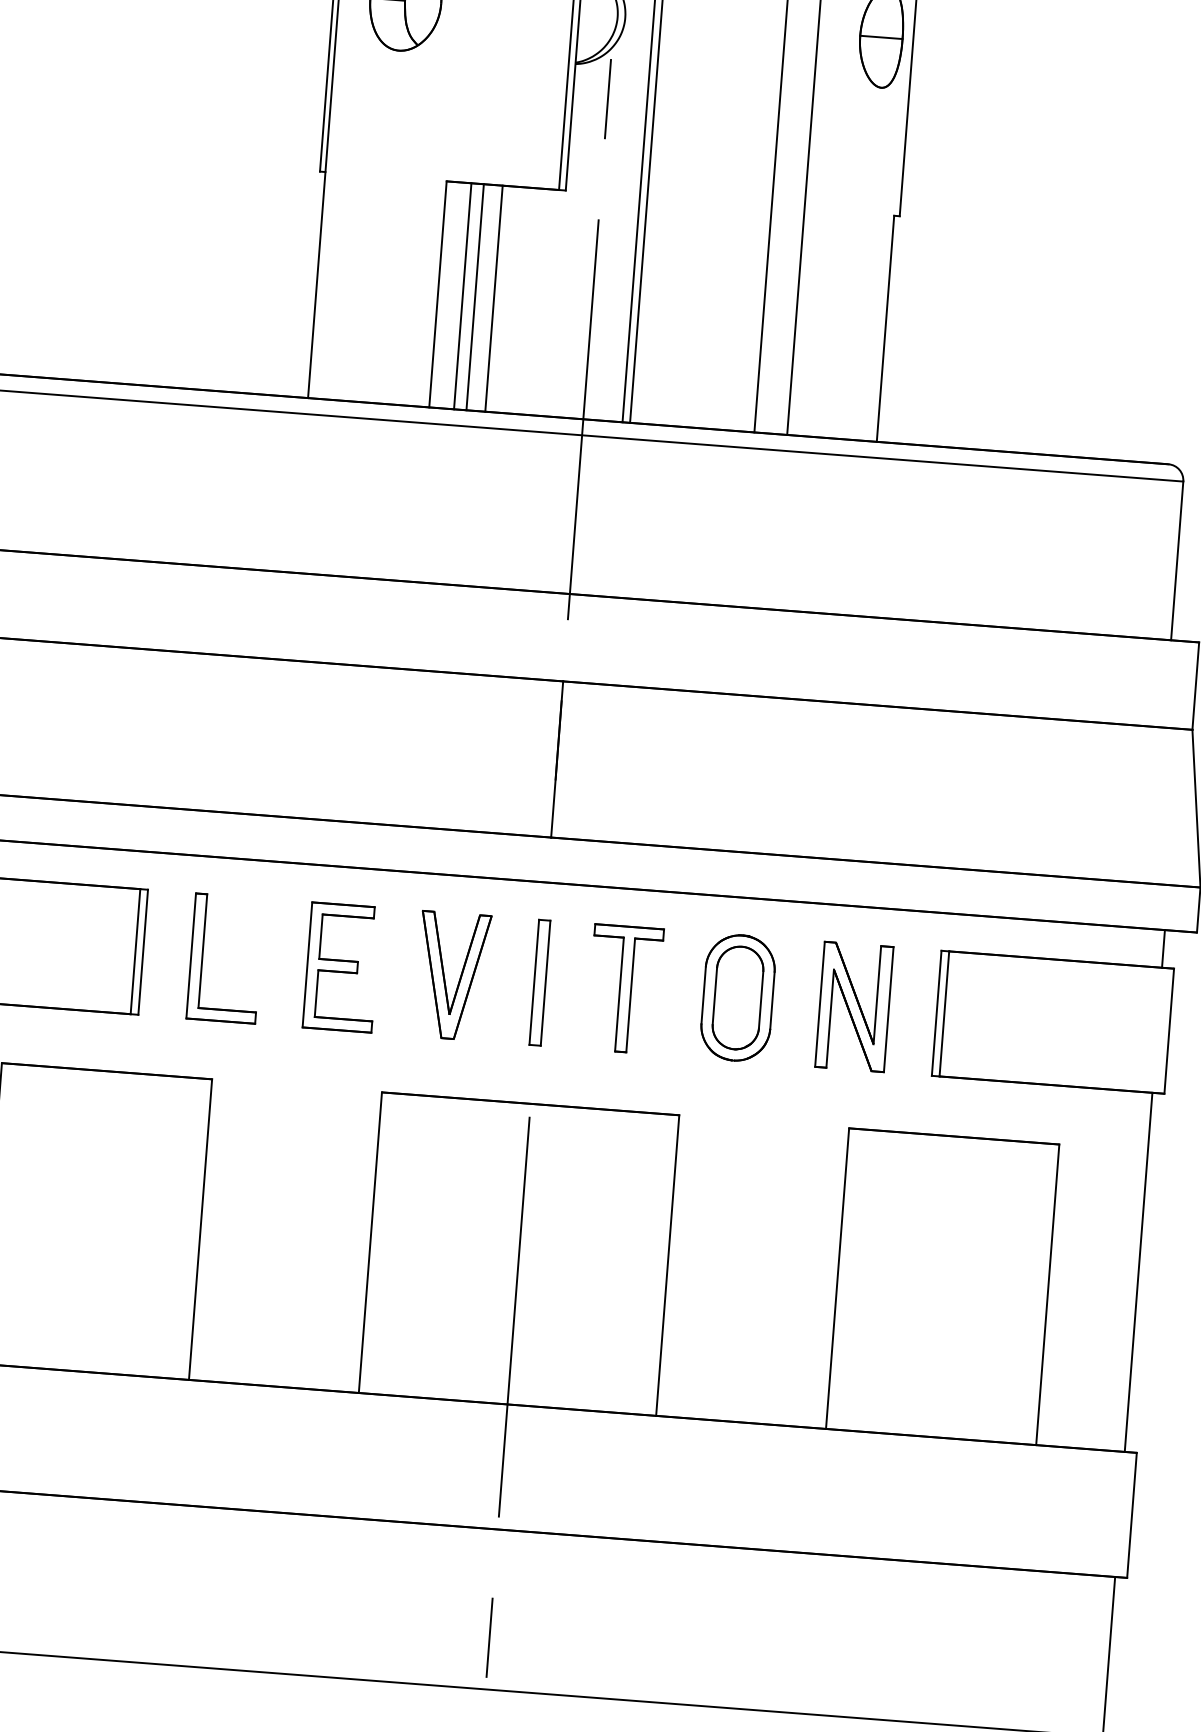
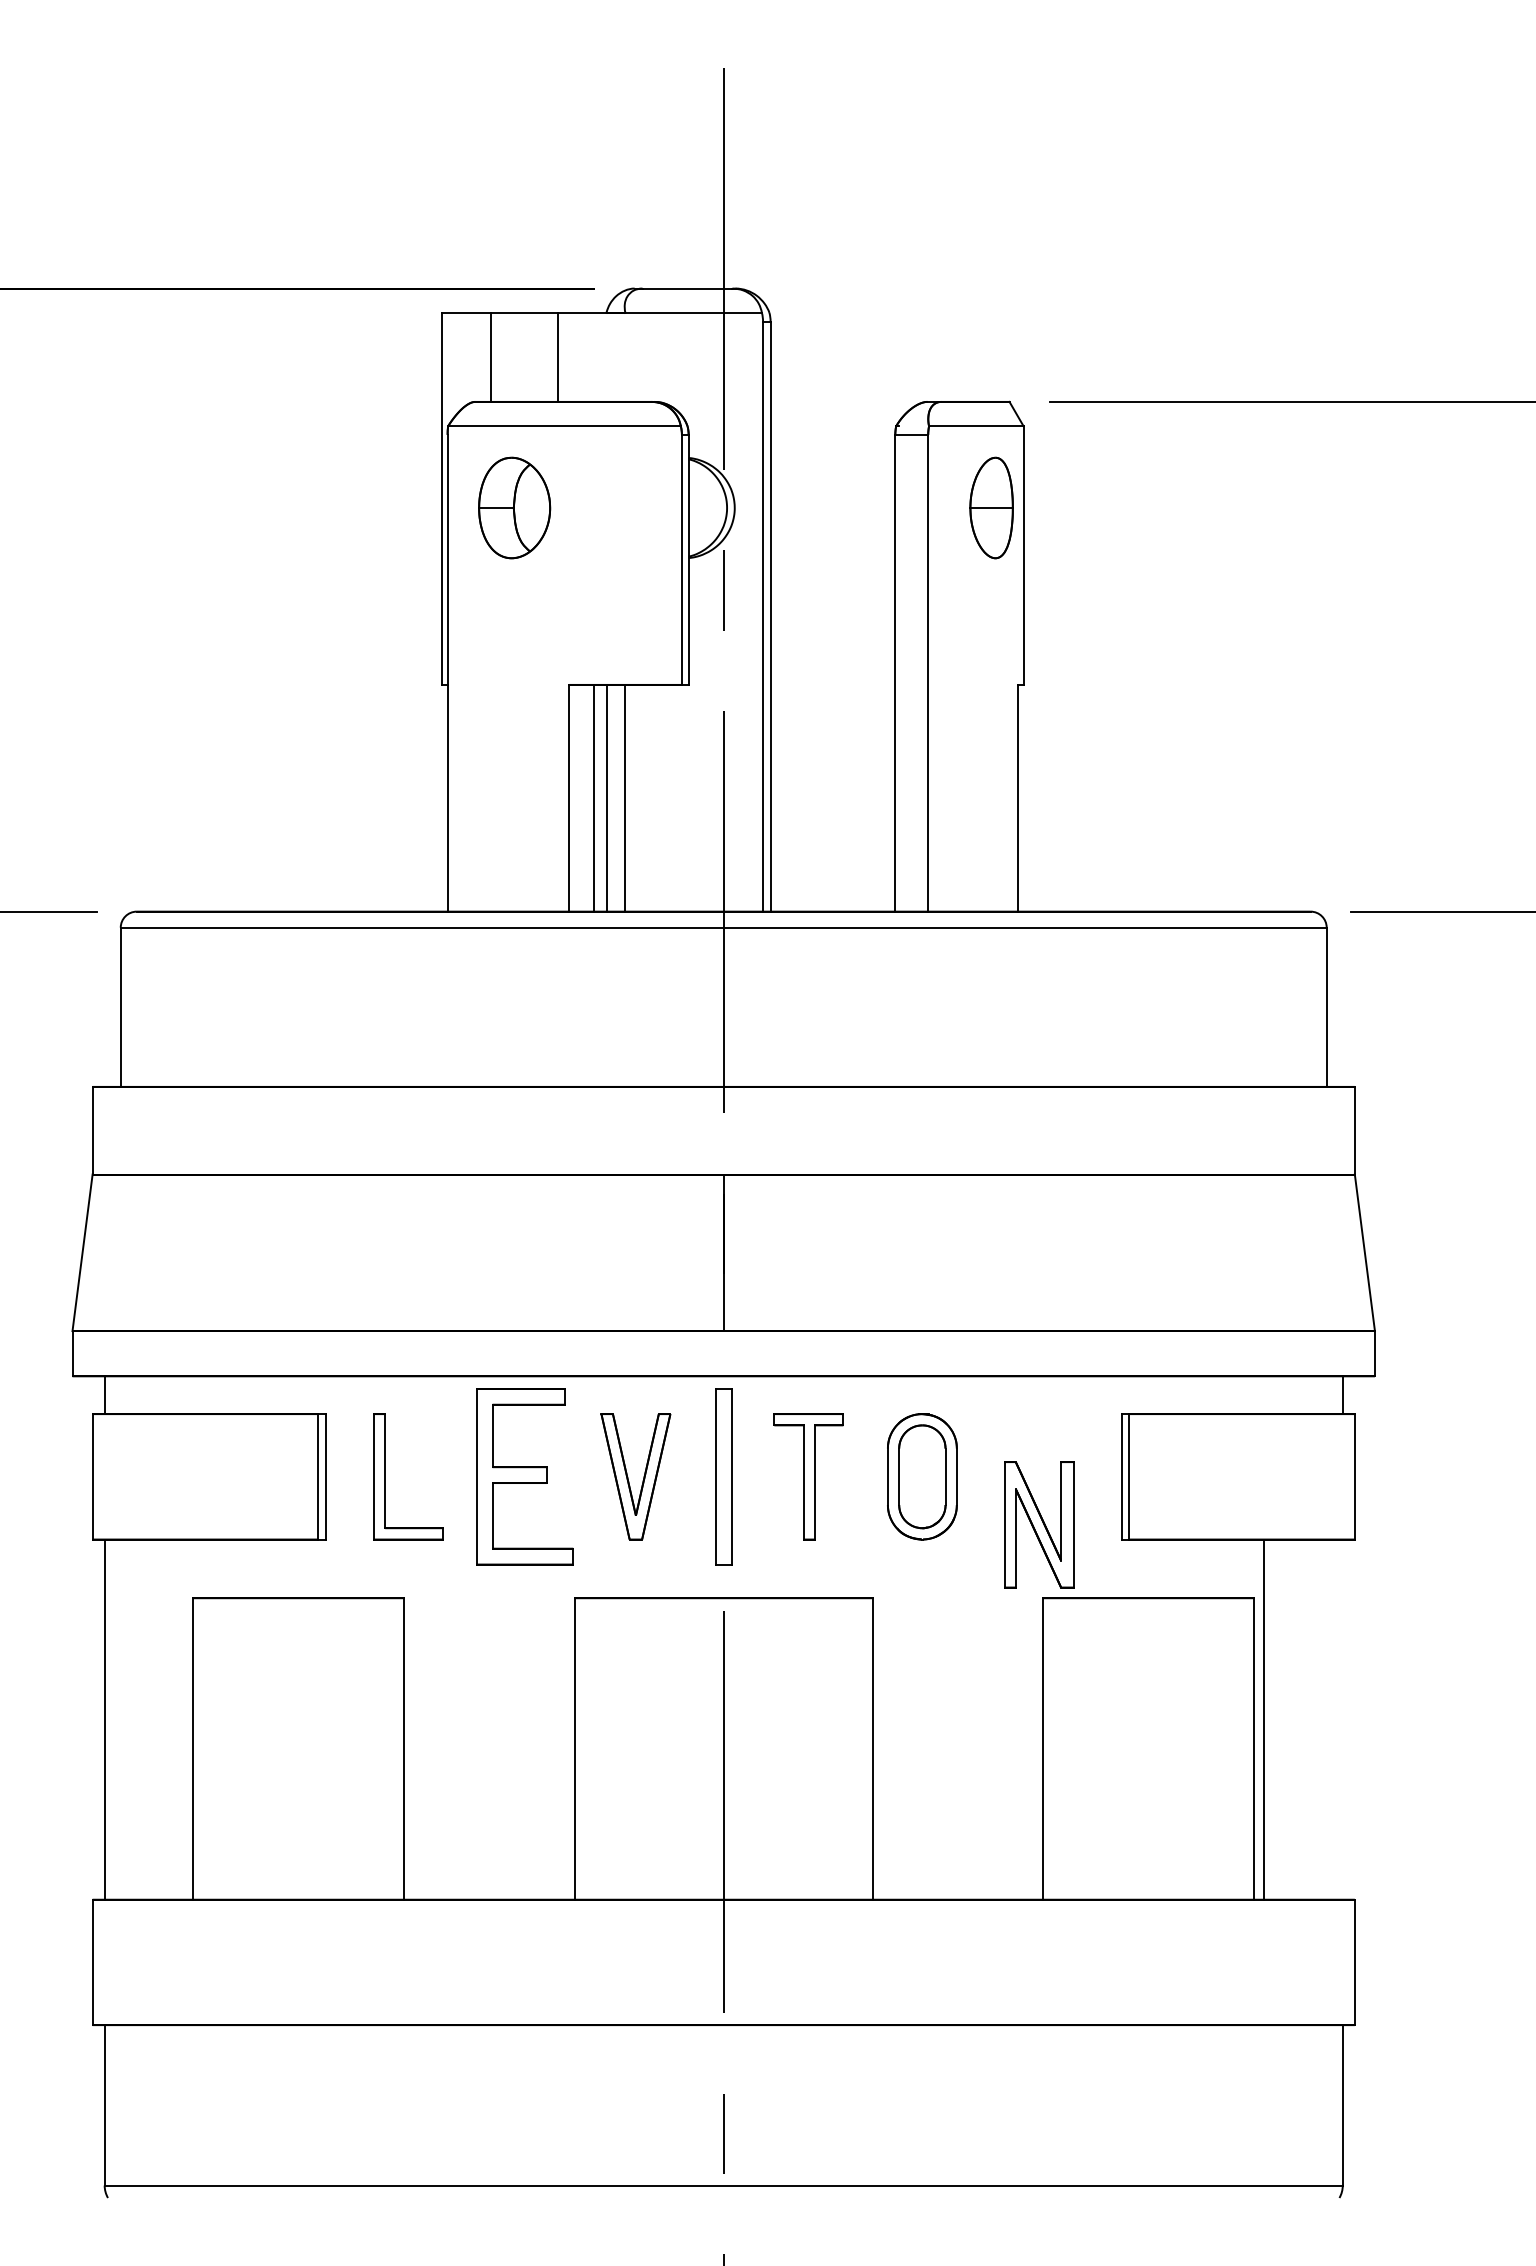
part: (341, 967) -> (524, 1476), size x1.4
part: (539, 982) -> (723, 1476), size x1.4
part: (854, 1006) -> (1039, 1524), moved
line: (1138, 1272) -> (1263, 1719), moved

